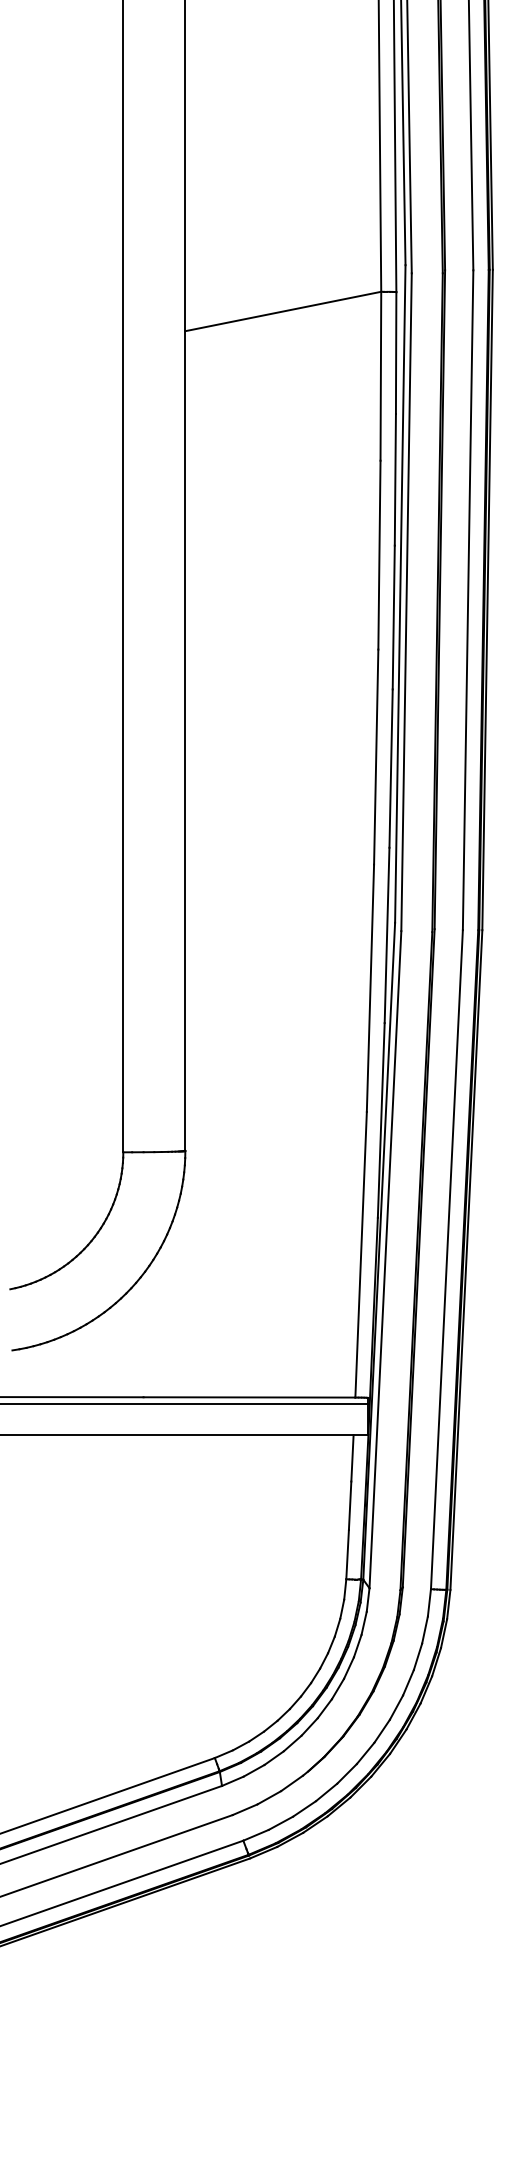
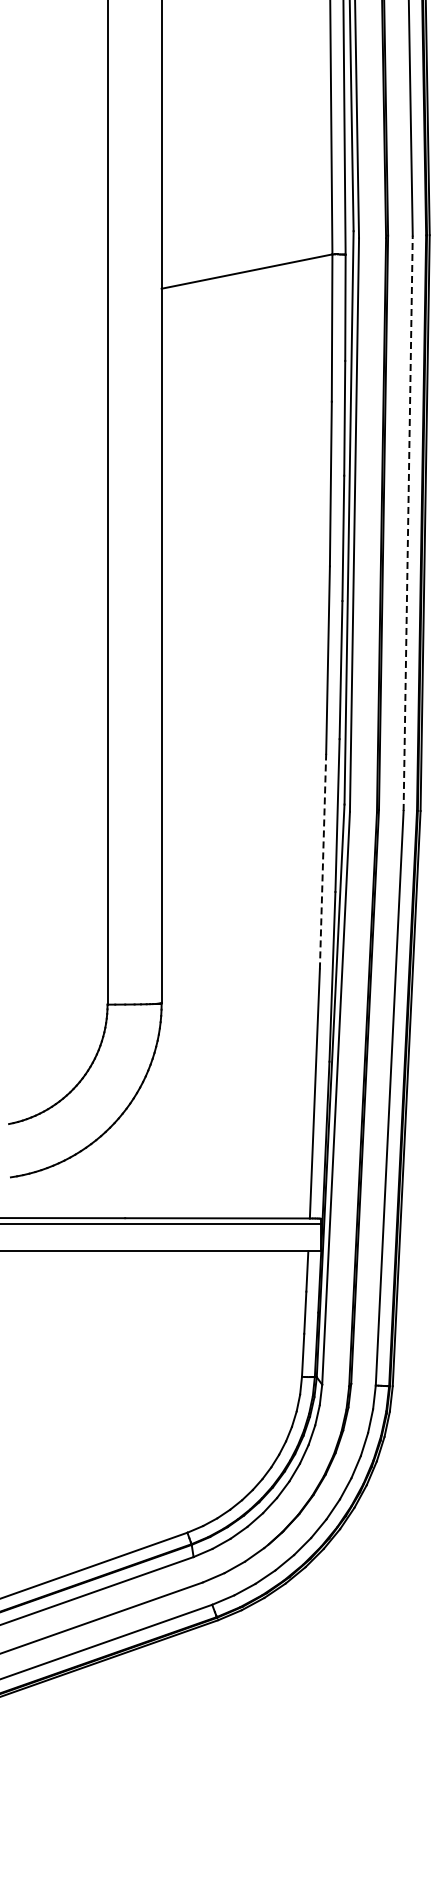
line: (468, 600) -> (408, 523), solid -> dashed
line: (370, 988) -> (323, 861), solid -> dashed

